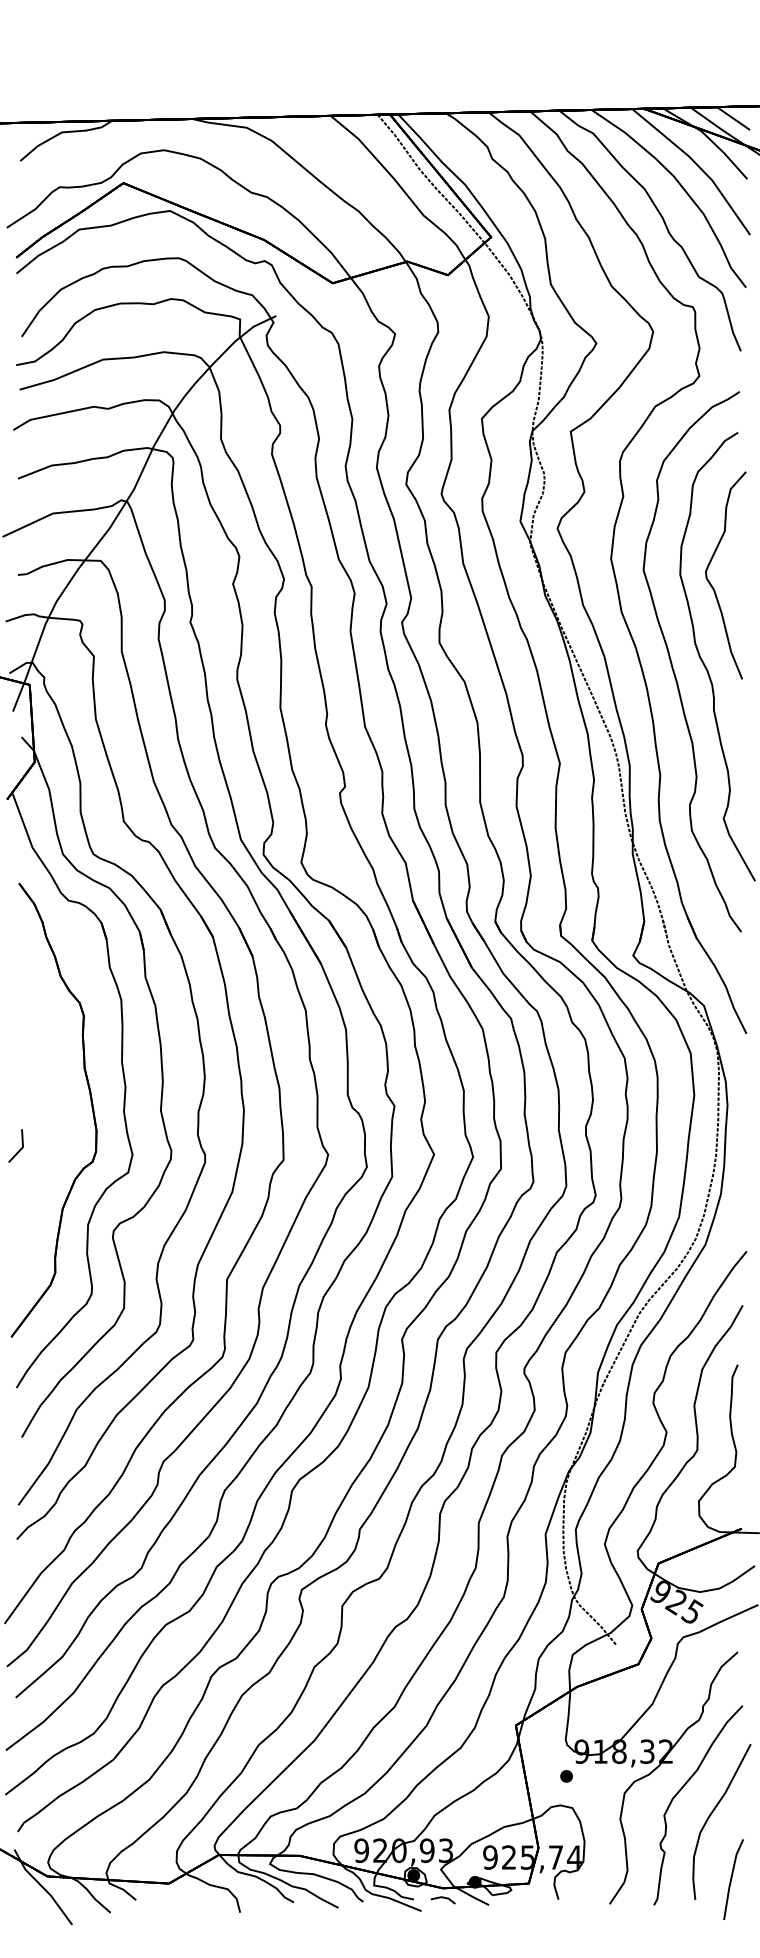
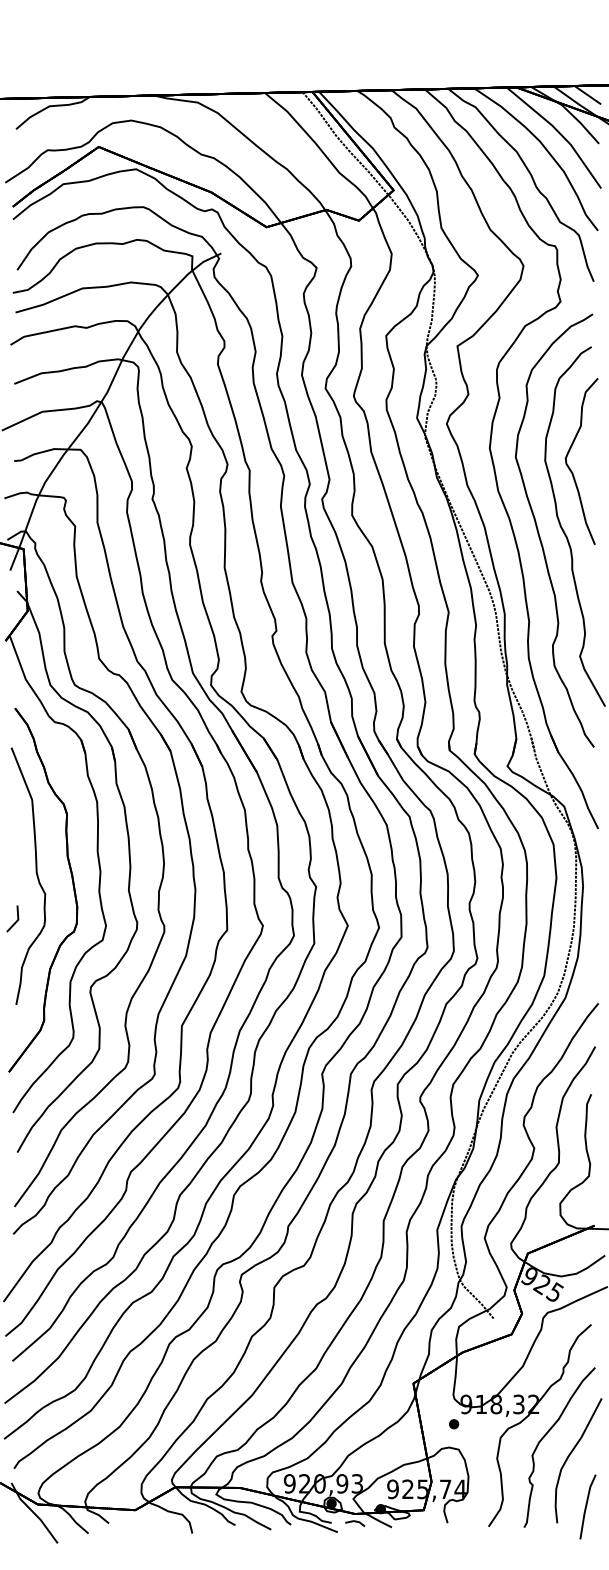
curve: (45, 1091) -> (36, 875), added

